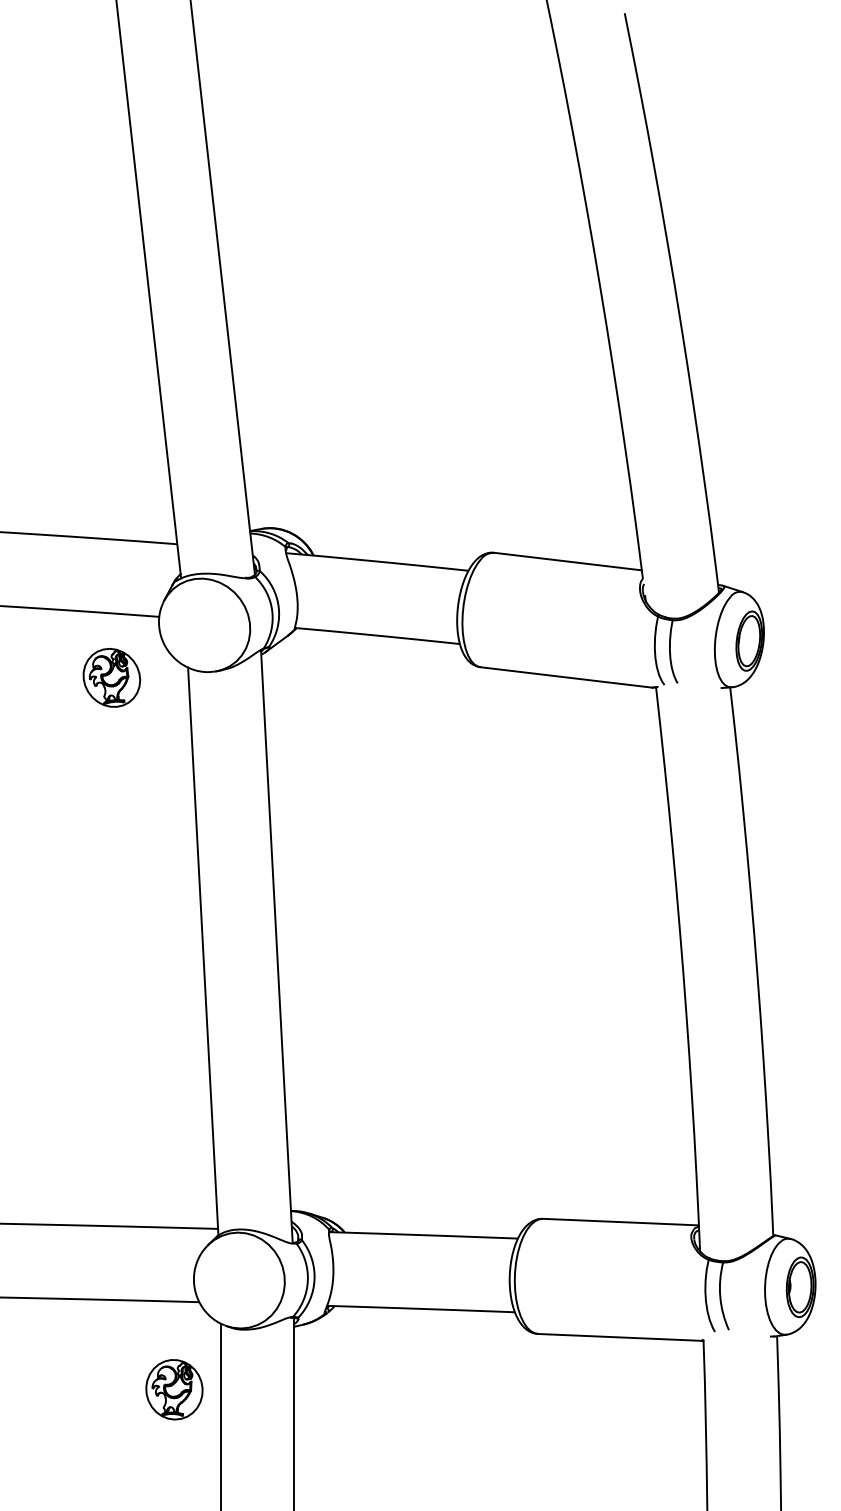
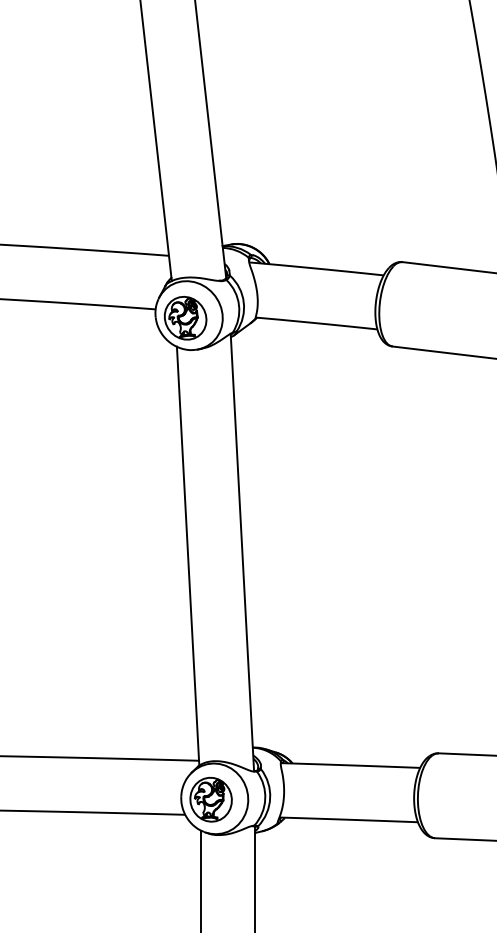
part: (111, 677) -> (185, 317), moved
part: (174, 1389) -> (211, 799), moved

